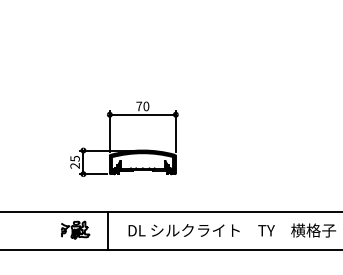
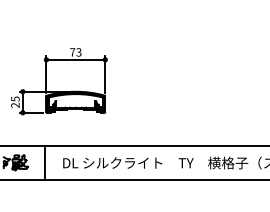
text: (146, 106) -> (79, 52), 70 -> 73

